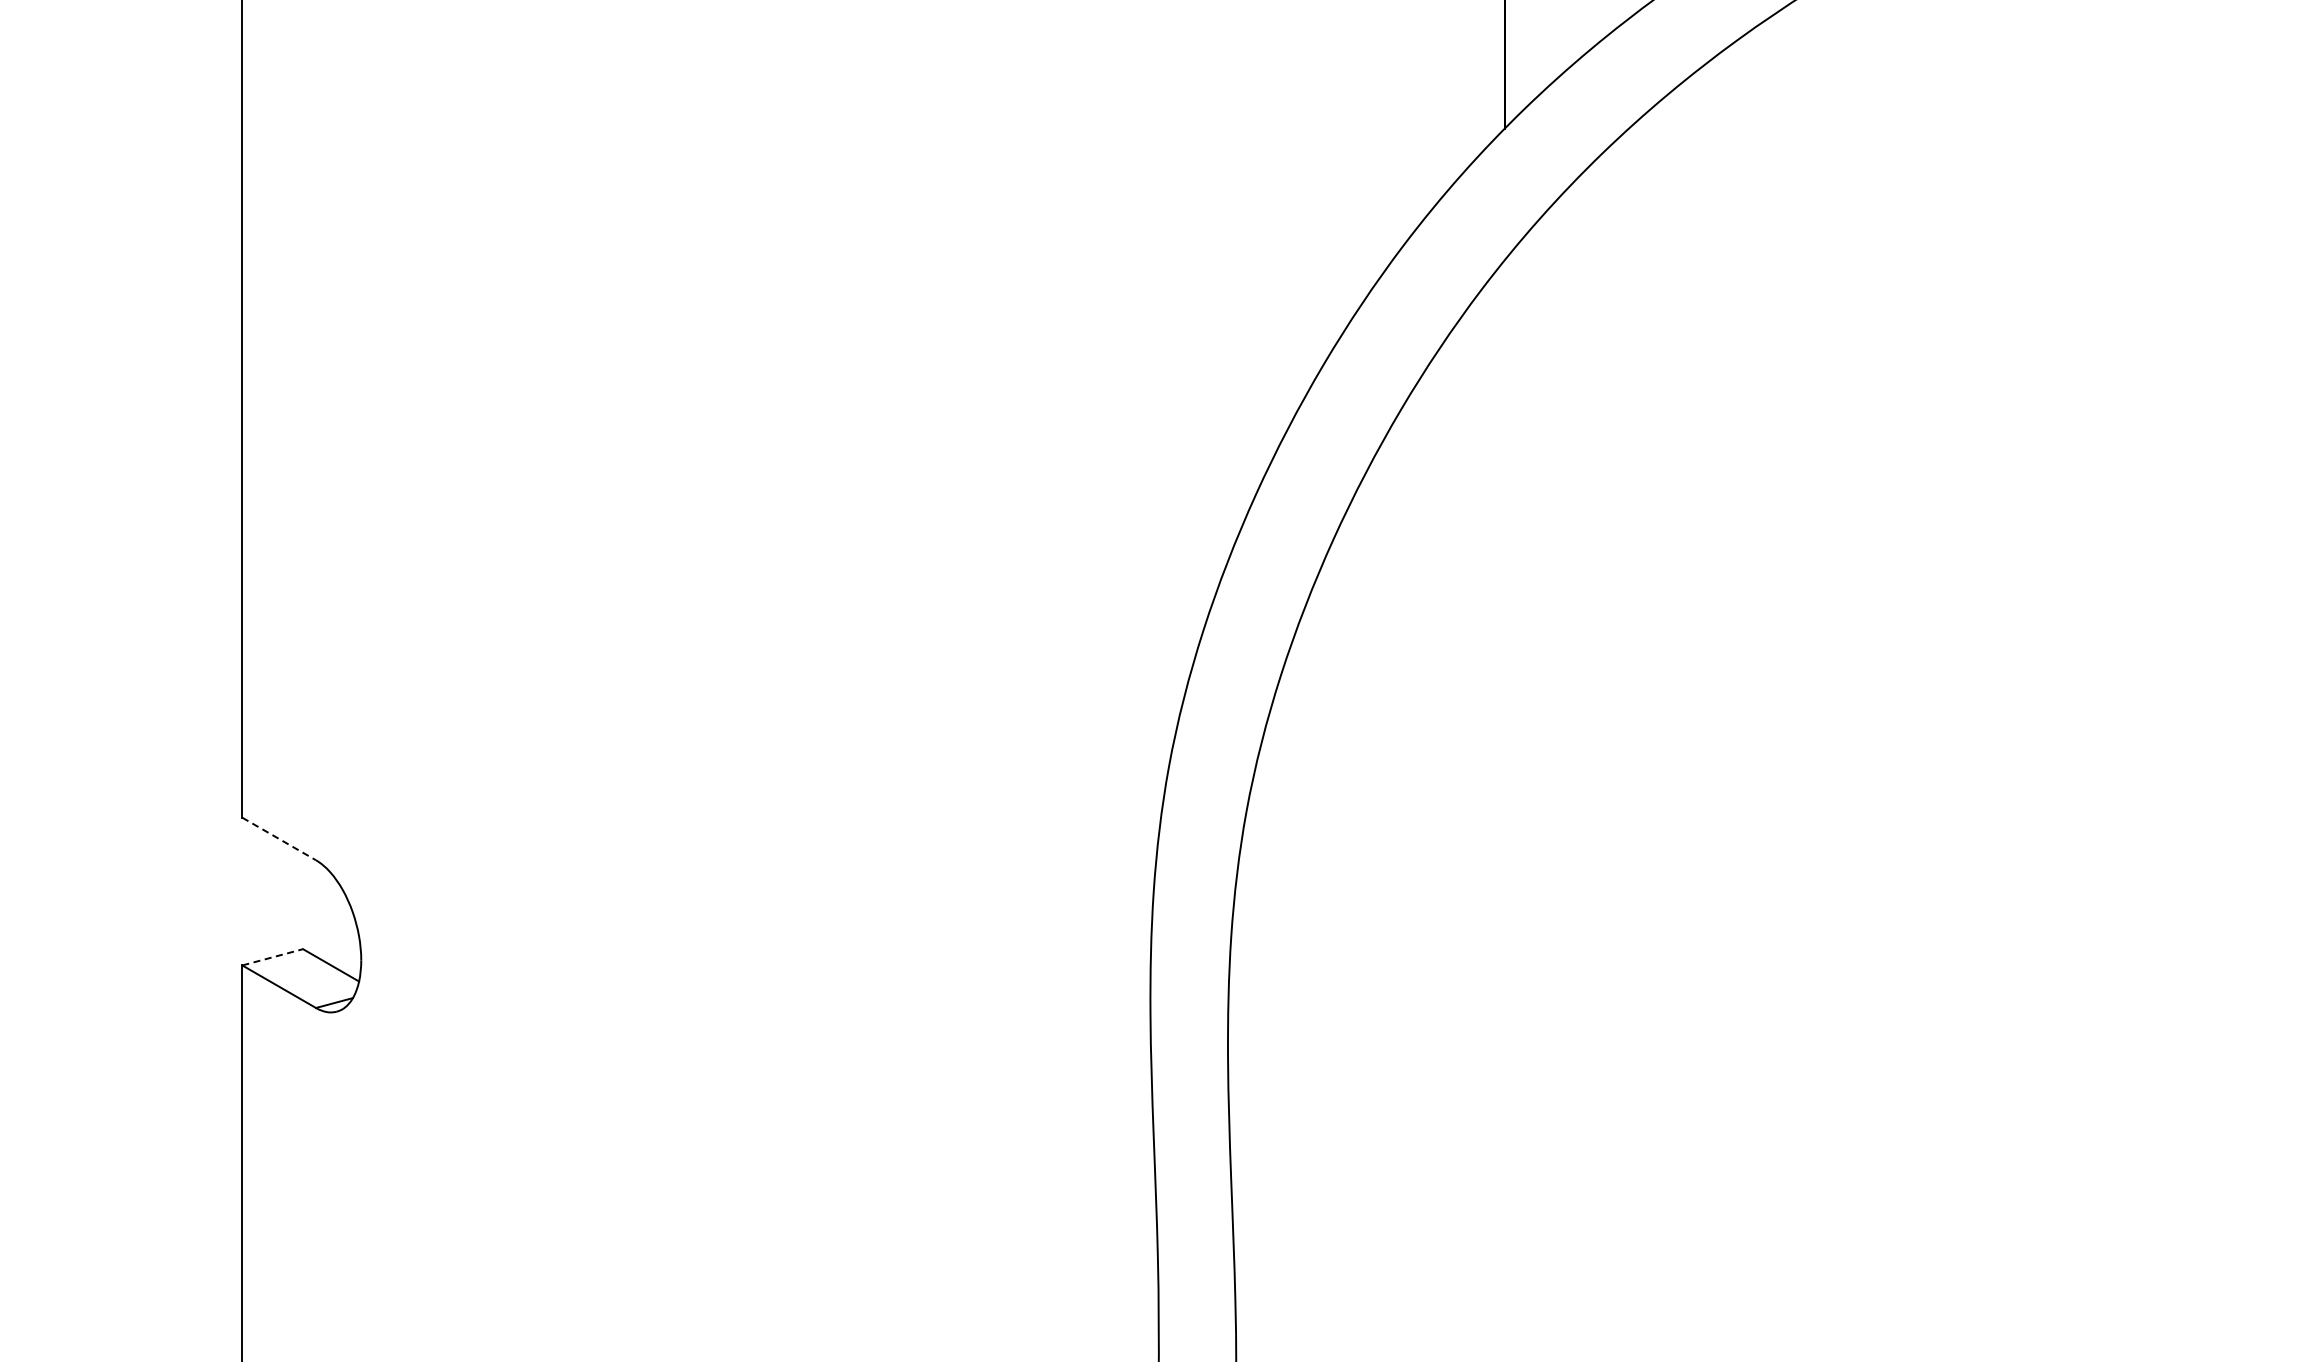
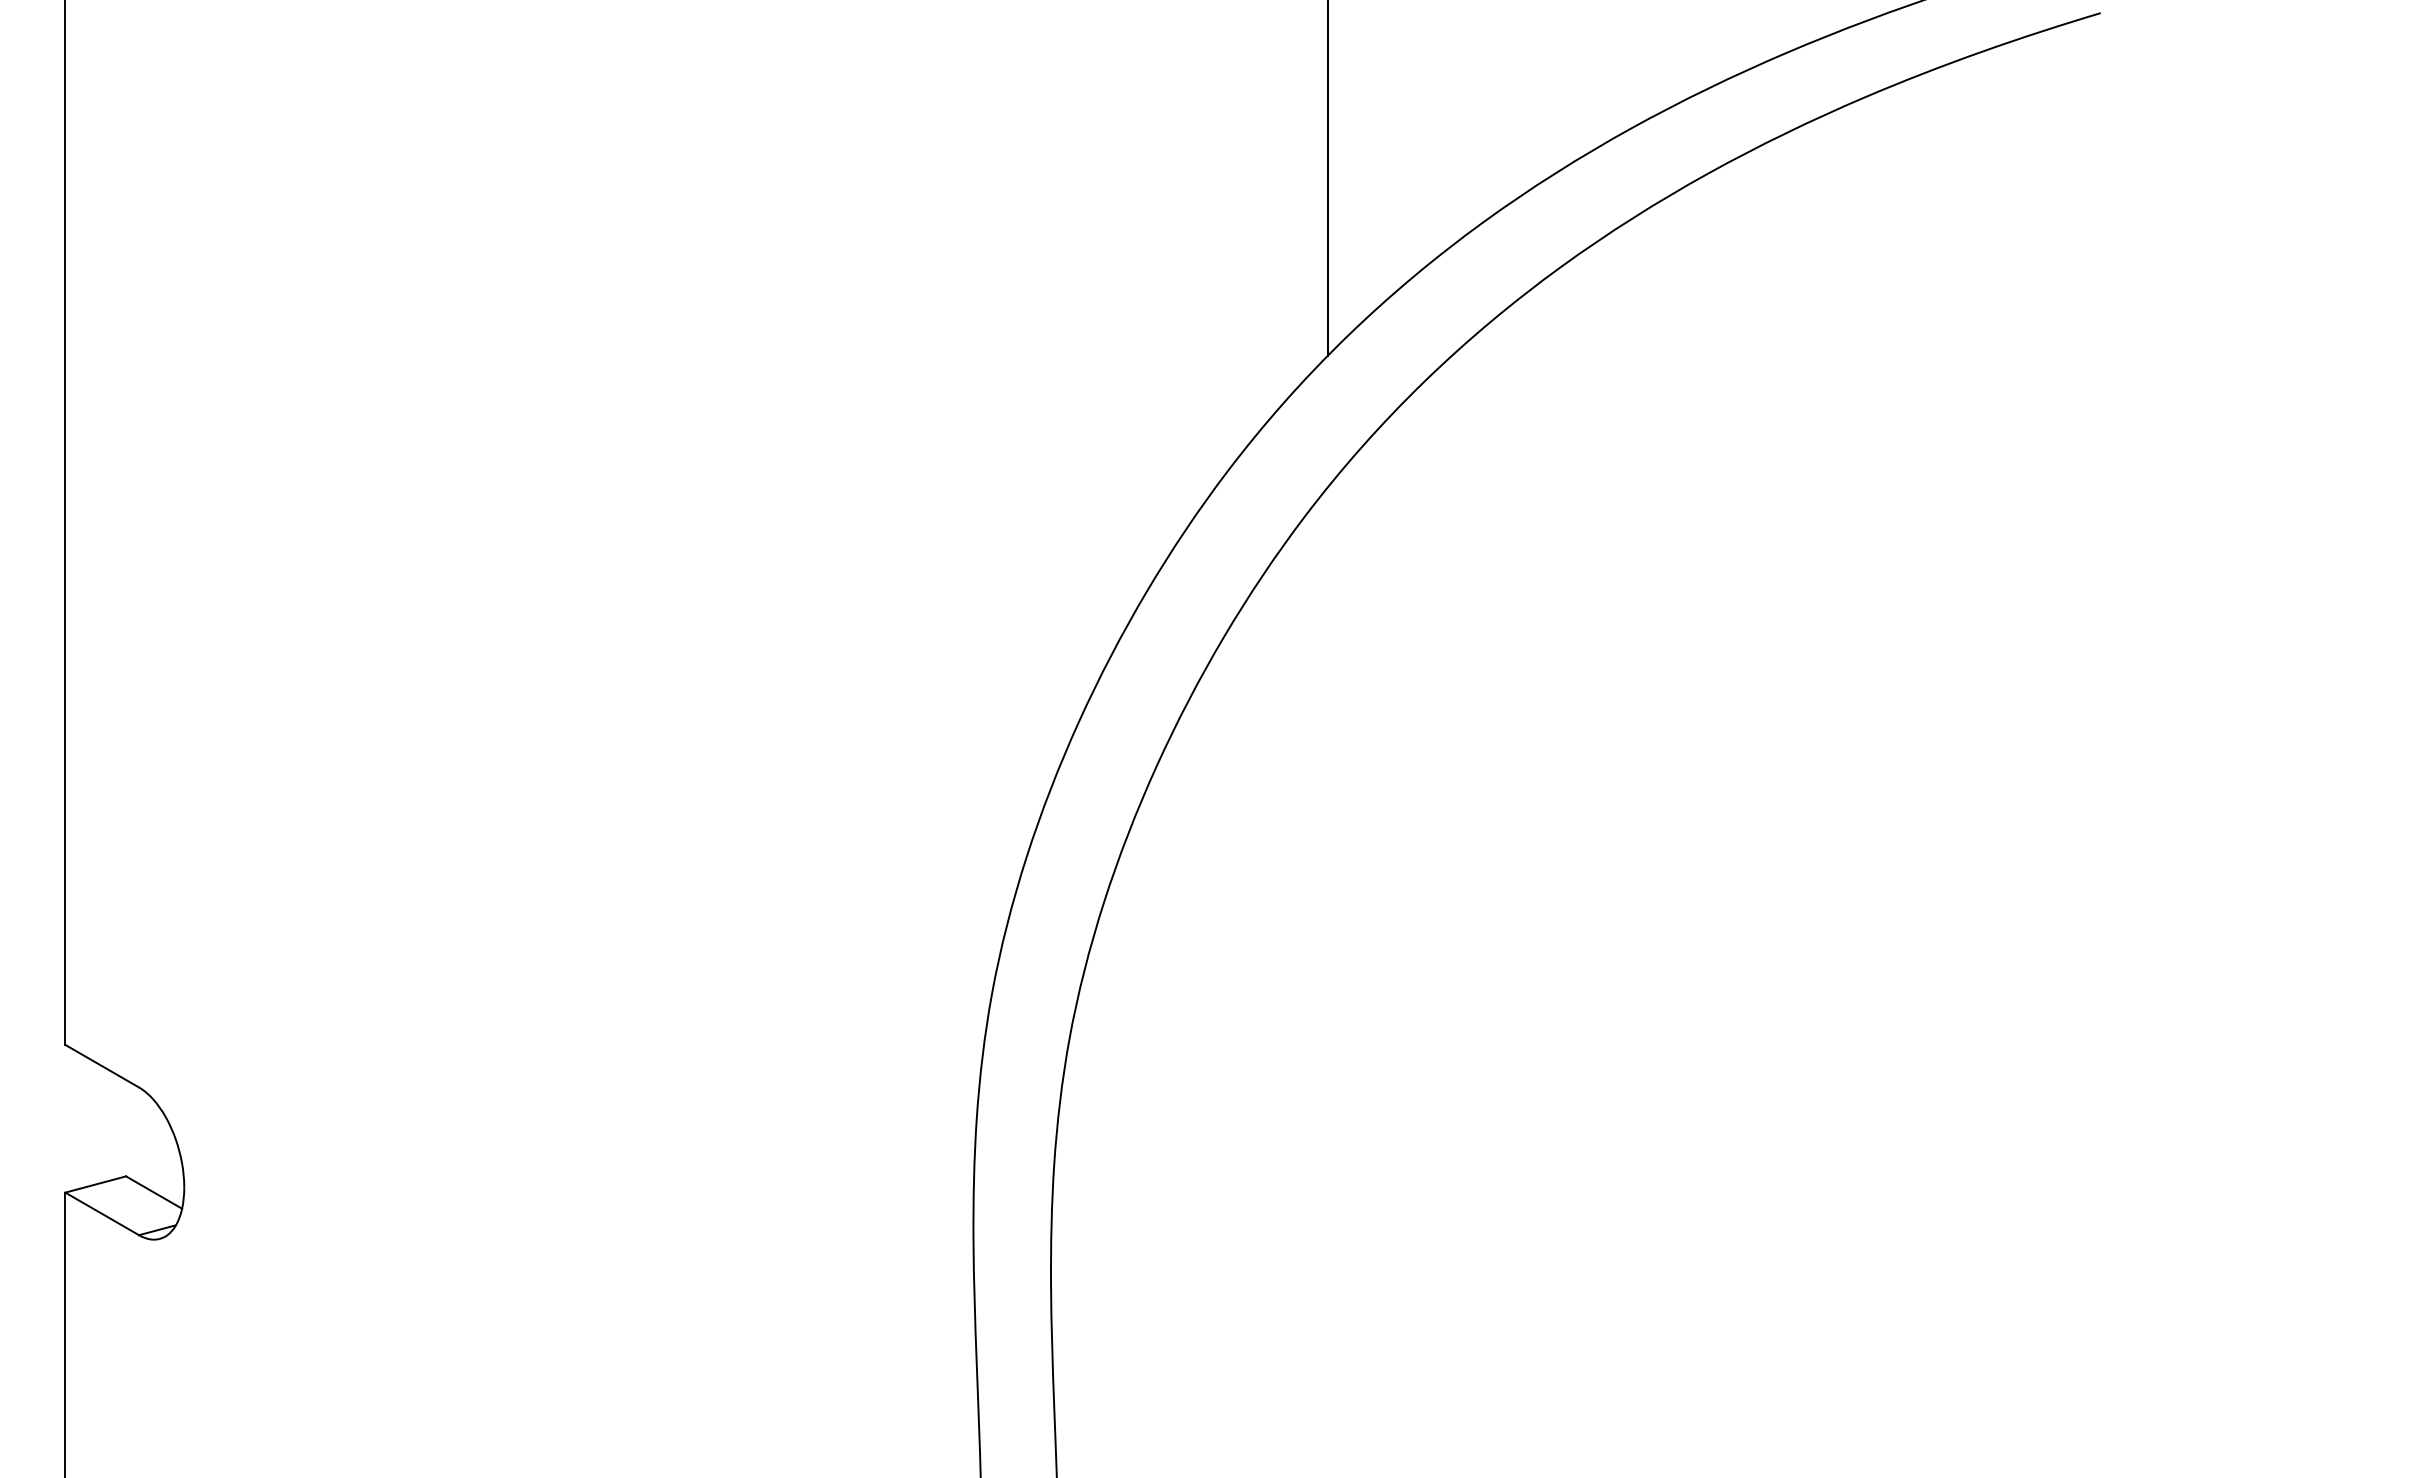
line: (279, 839) -> (102, 1066), dashed -> solid
line: (273, 957) -> (96, 1184), dashed -> solid

